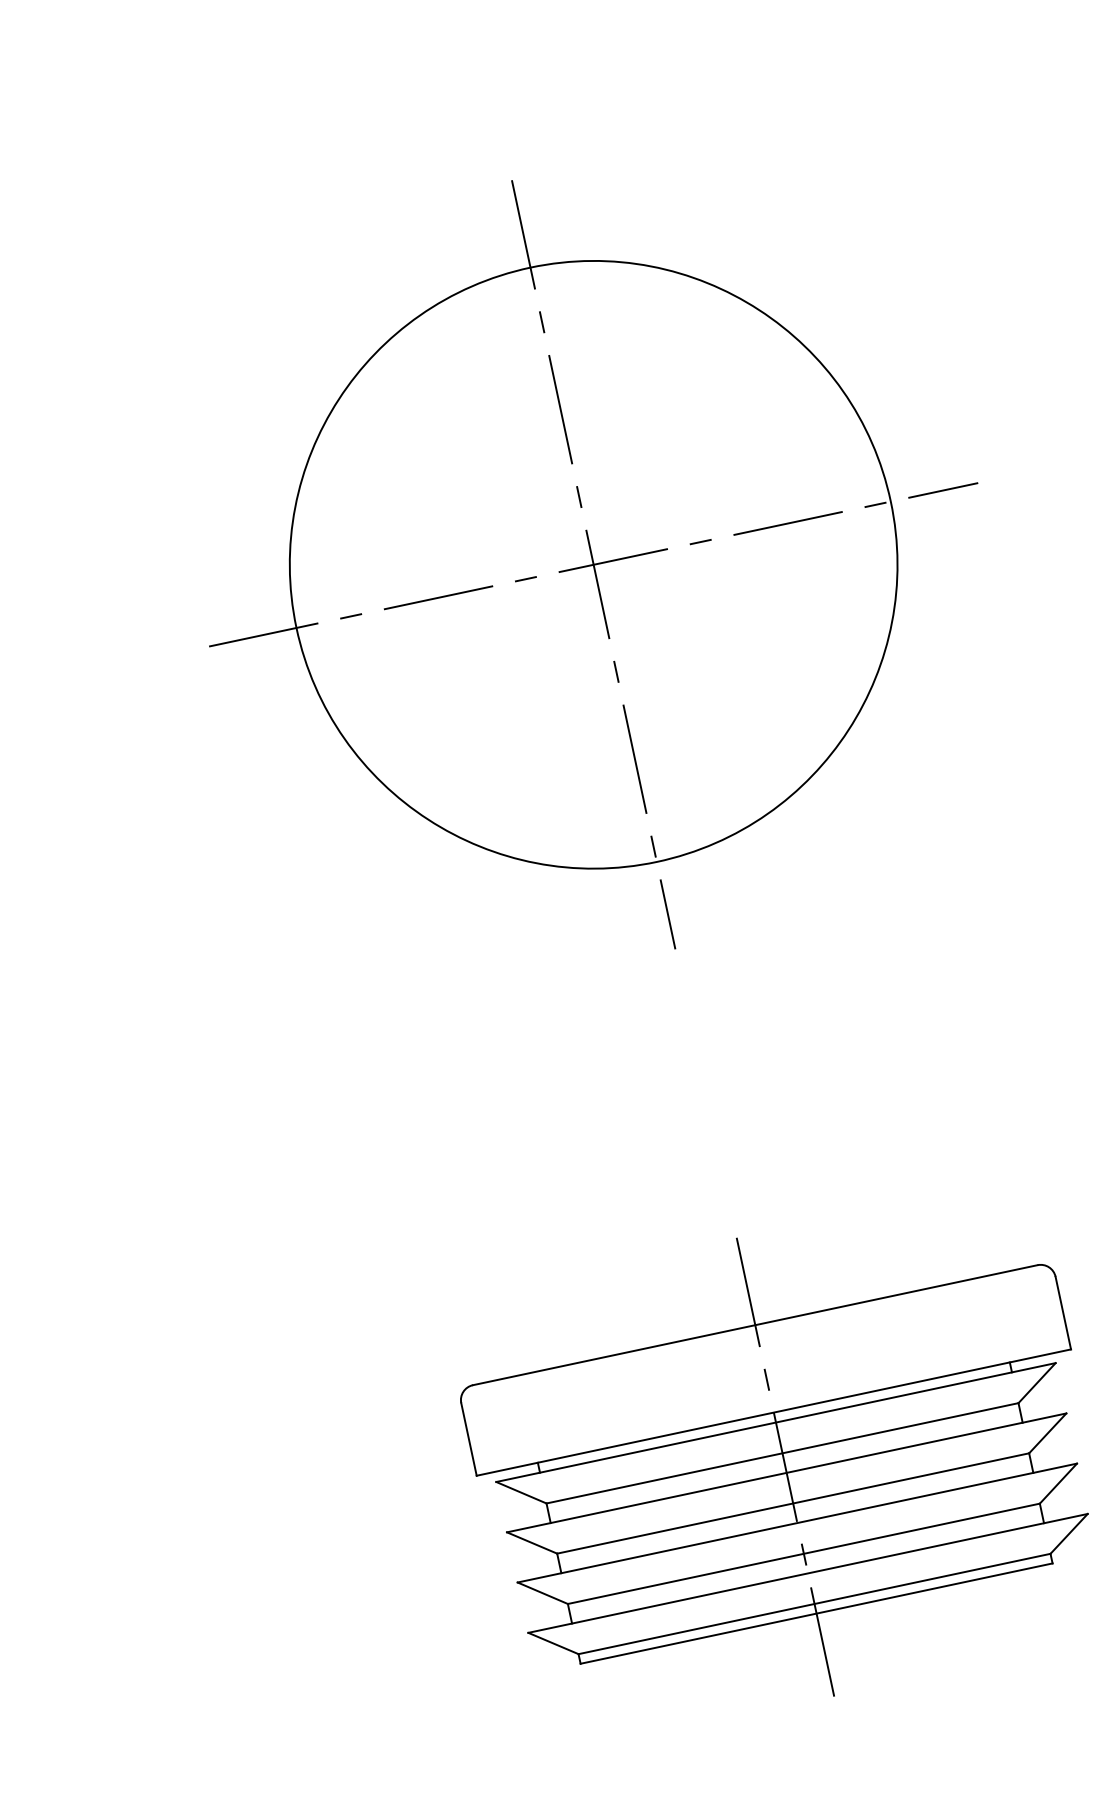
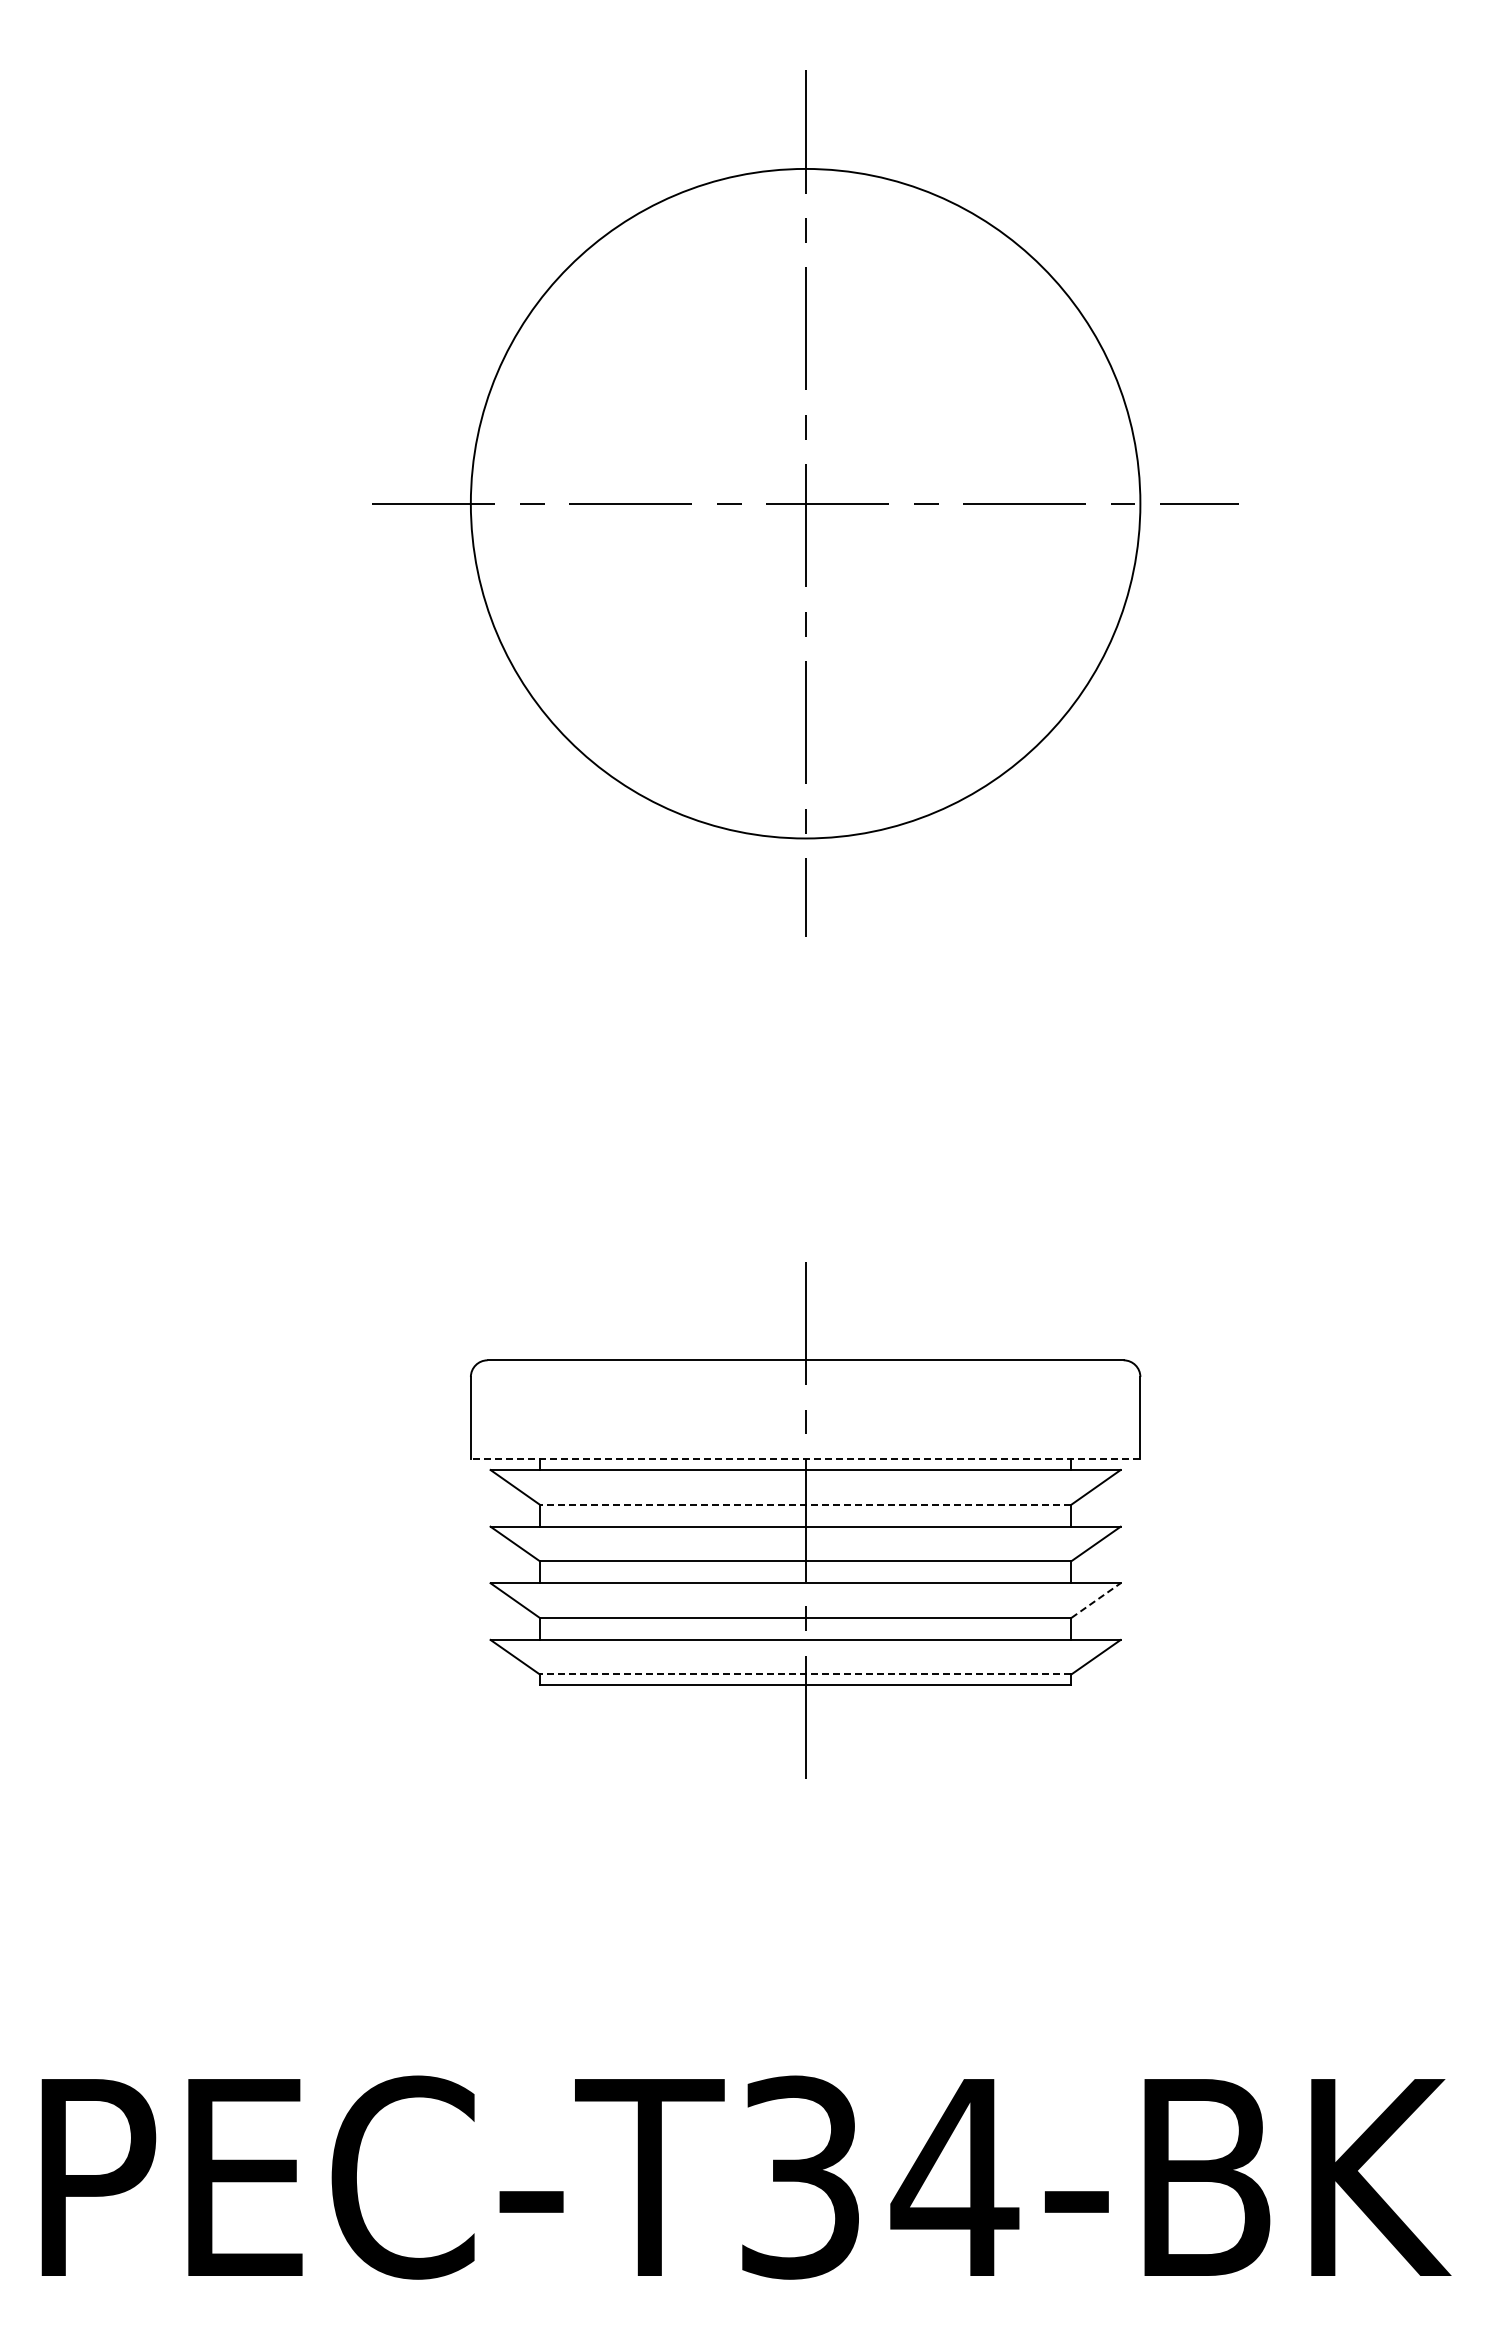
line: (773, 1412) -> (805, 1458), solid -> dashed
line: (782, 1453) -> (805, 1504), solid -> dashed
line: (1058, 1483) -> (1096, 1600), solid -> dashed
line: (814, 1604) -> (805, 1674), solid -> dashed

